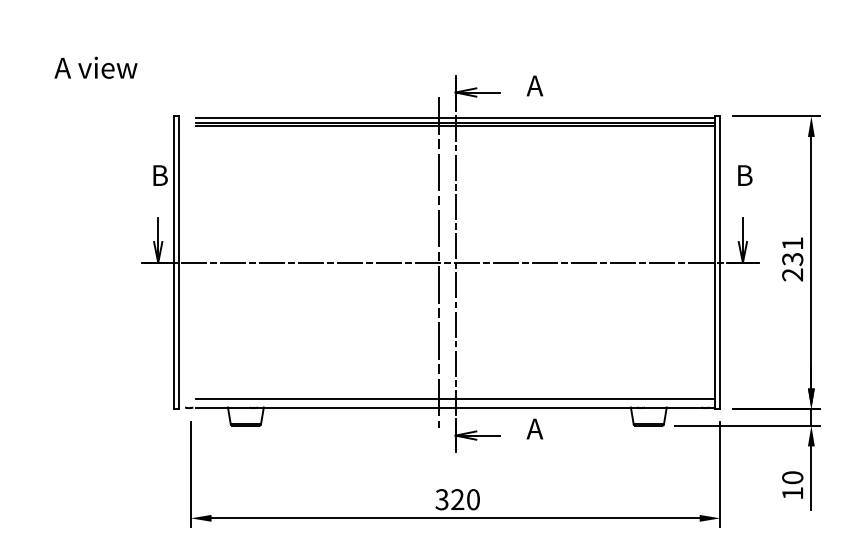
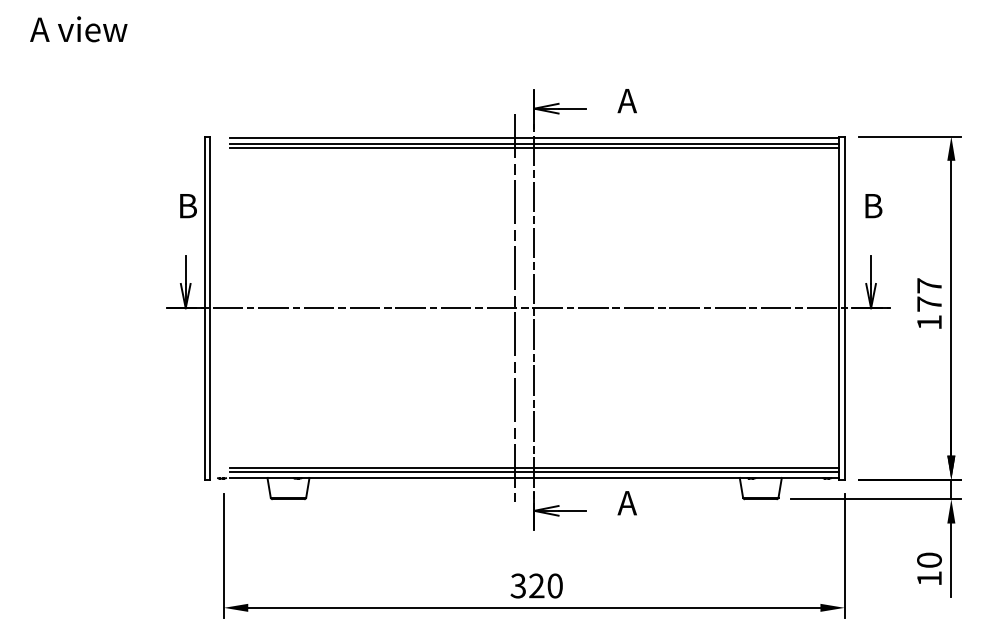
text: (95, 67) -> (78, 28), moved
text: (792, 259) -> (929, 304), 231 -> 177
line: (455, 402) -> (534, 472), added

